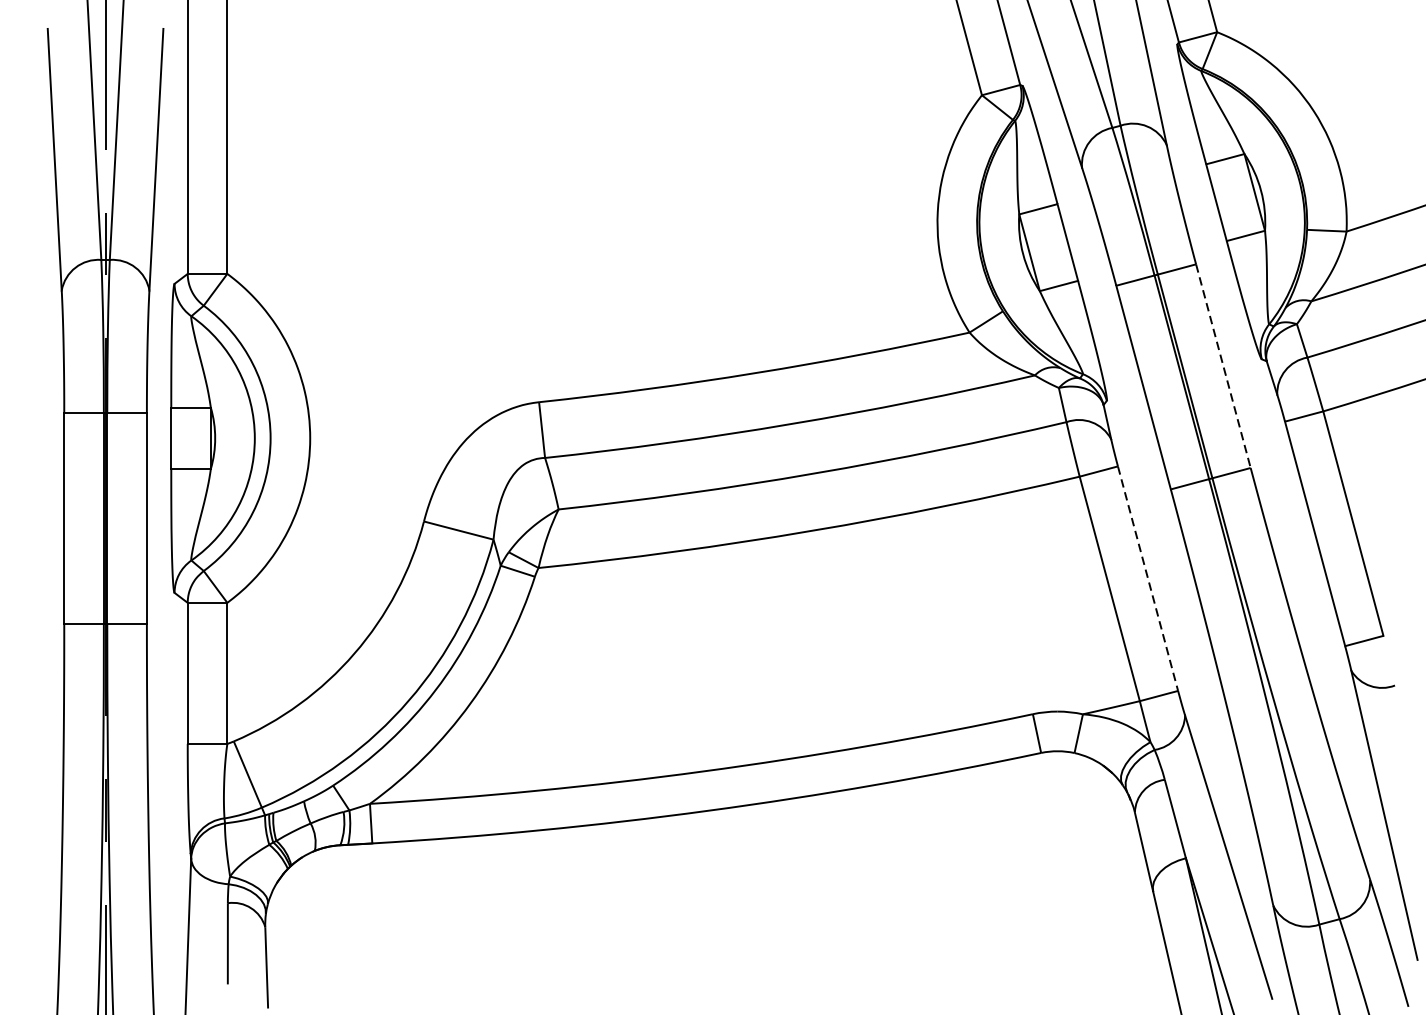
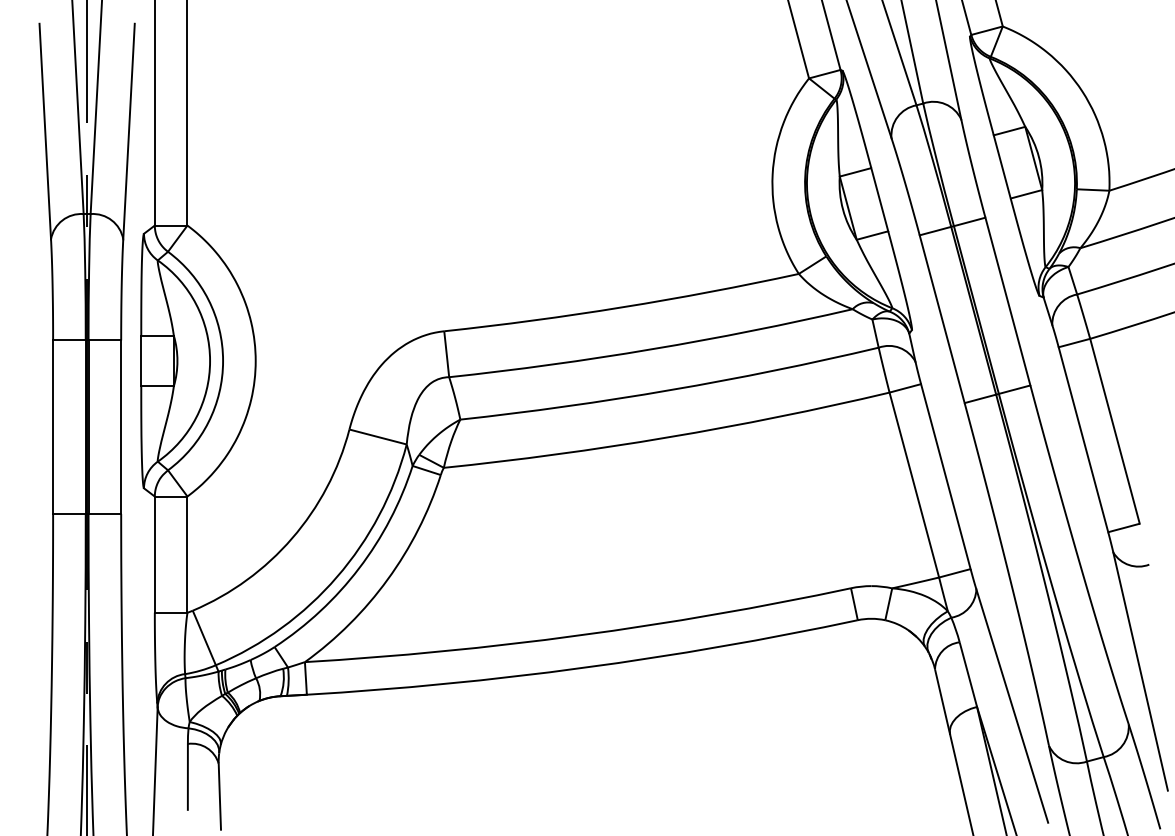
line: (1222, 366) -> (1007, 301), dashed -> solid
line: (1147, 578) -> (945, 476), dashed -> solid

